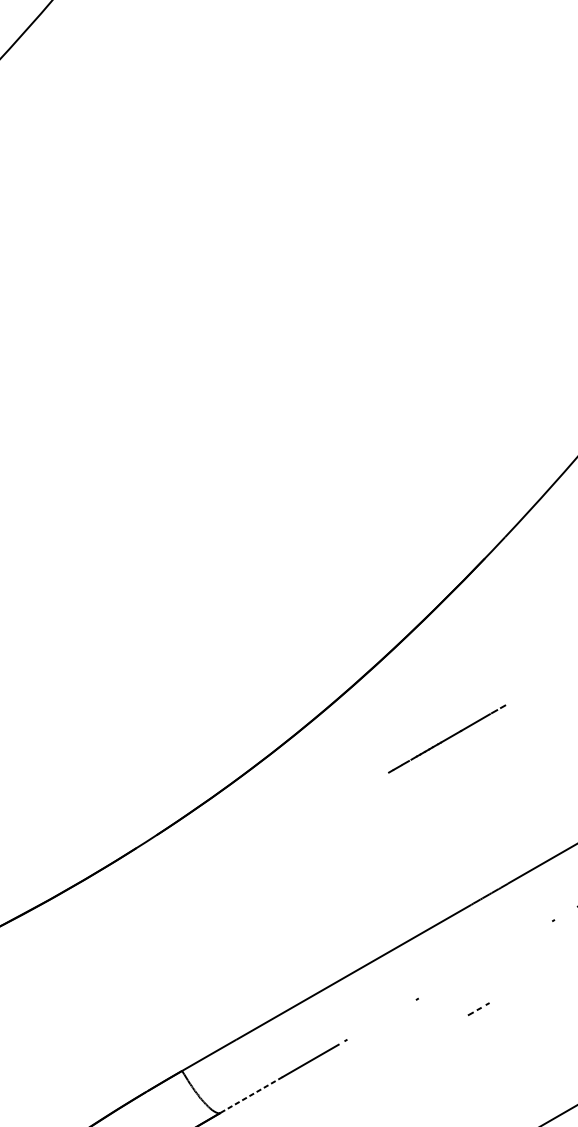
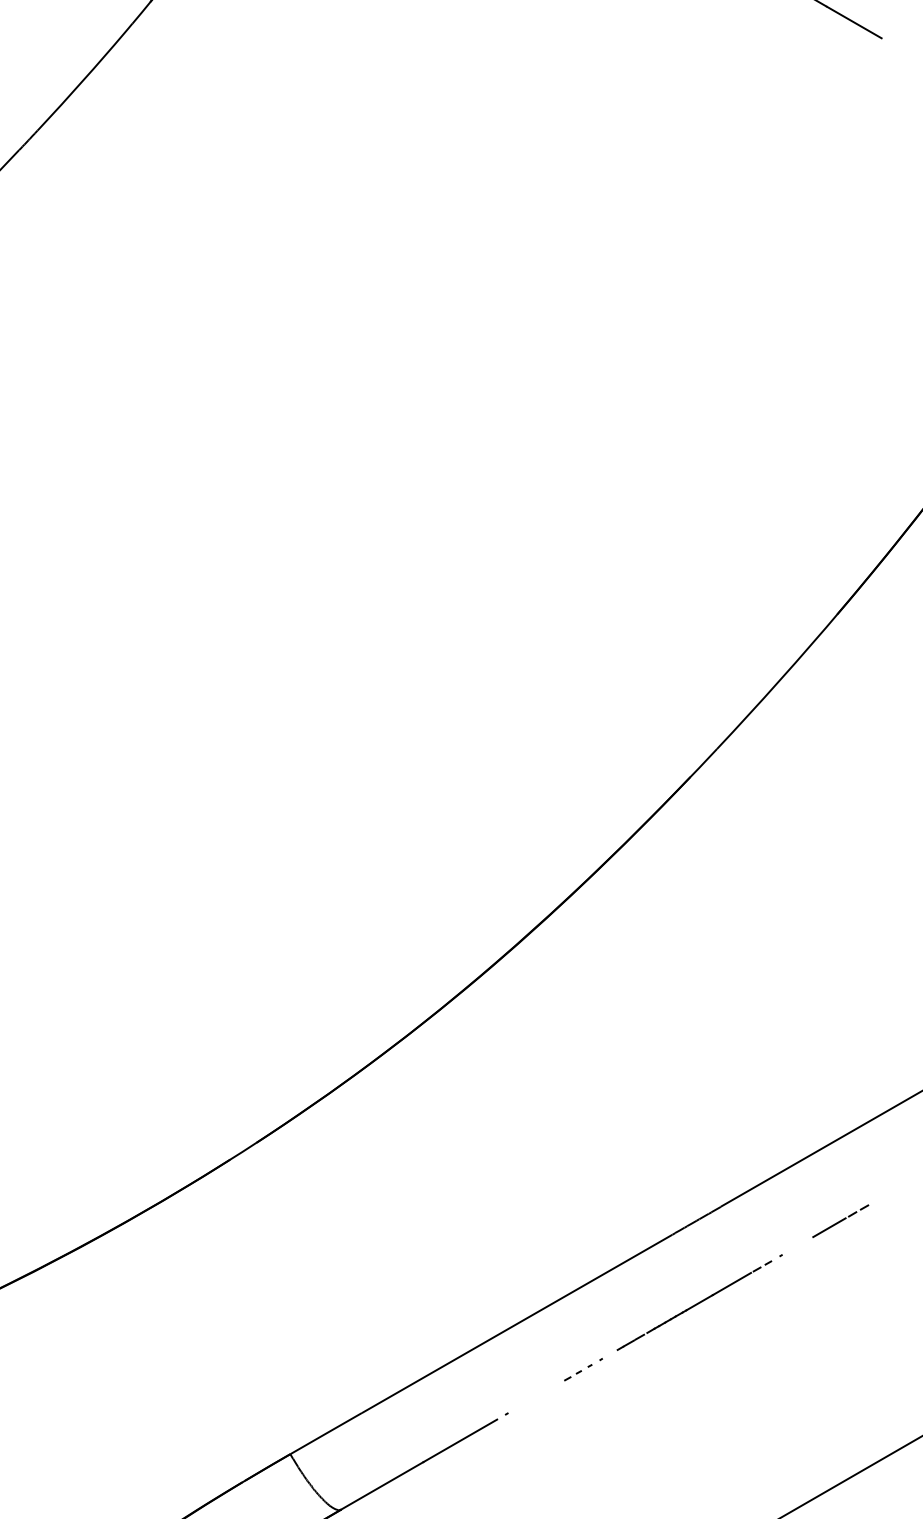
line: (447, 738) -> (694, 1305), moved
part: (478, 1009) -> (578, 1372), moved
line: (251, 1095) -> (382, 1486), dashed -> solid

